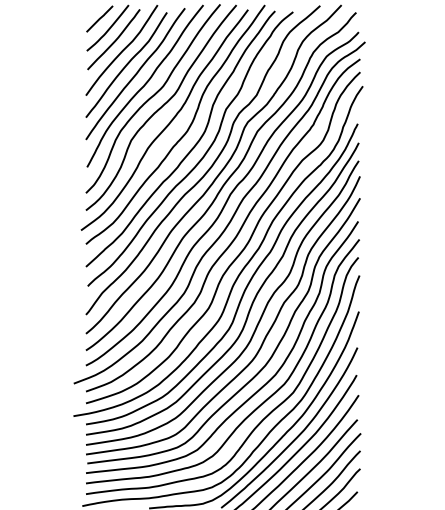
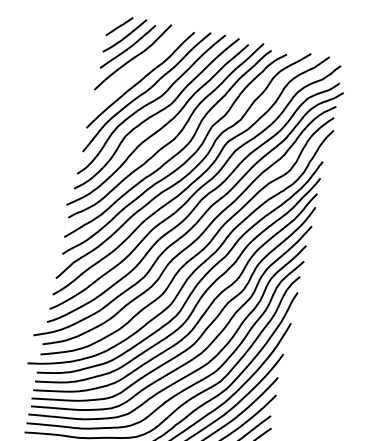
curve: (126, 64) -> (134, 70), removed

